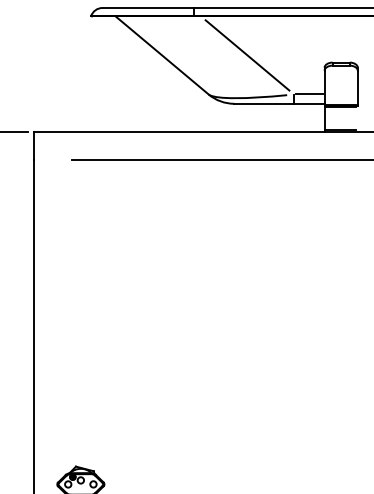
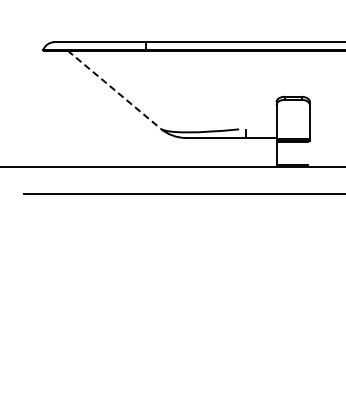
line: (162, 55) -> (114, 89), solid -> dashed
line: (247, 55) -> (199, 89), removed
line: (309, 94) -> (261, 128), removed

